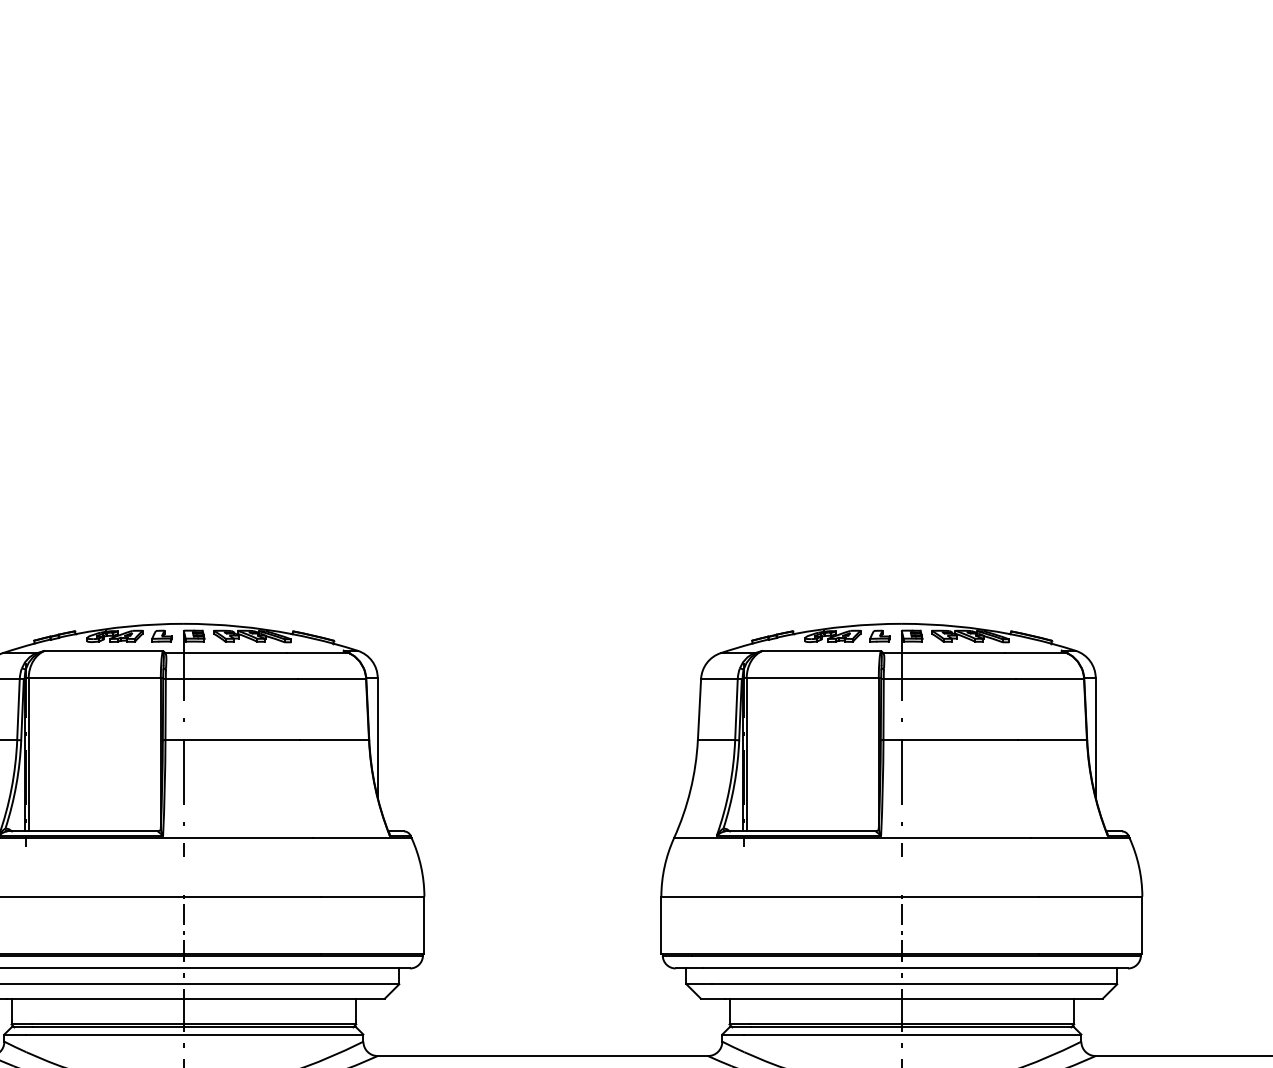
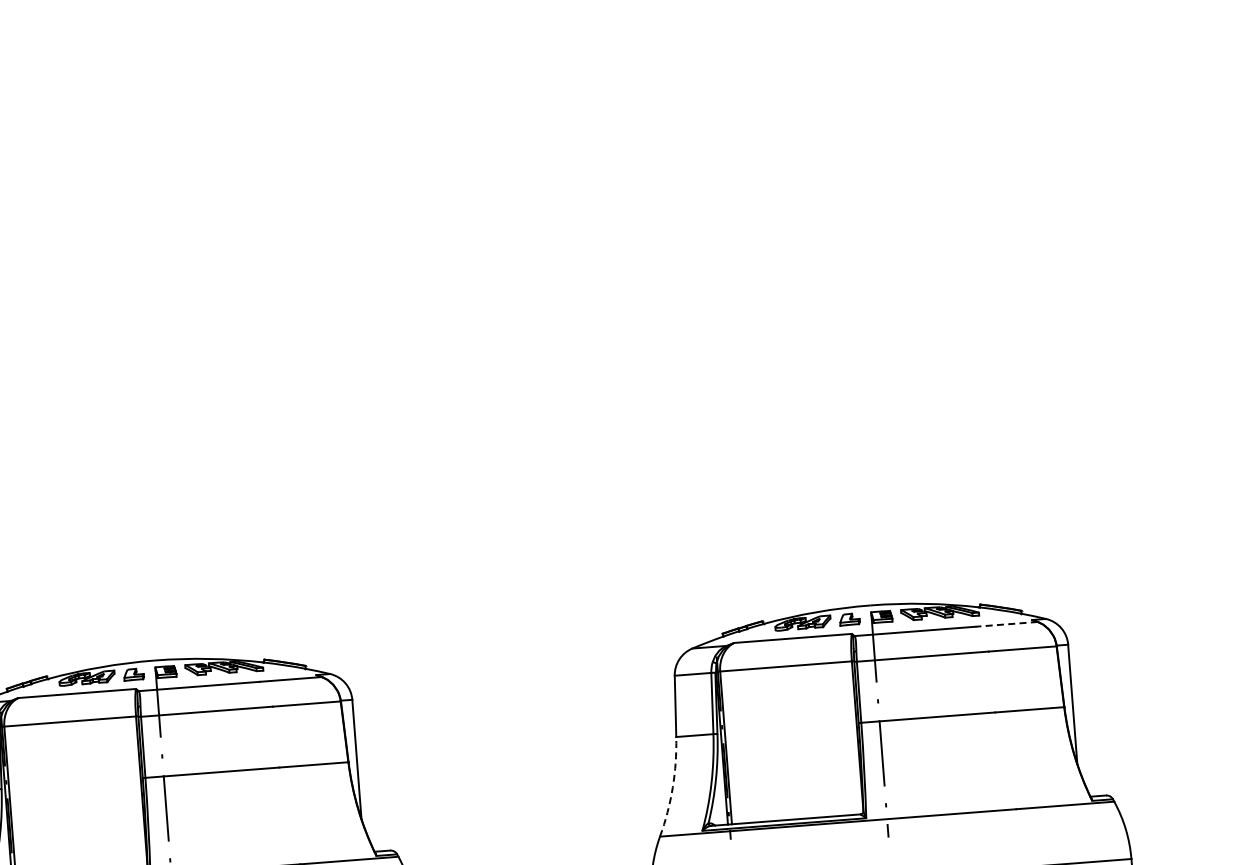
line: (1035, 653) -> (1006, 624), solid -> dashed
arc: (690, 790) -> (672, 787), solid -> dashed

